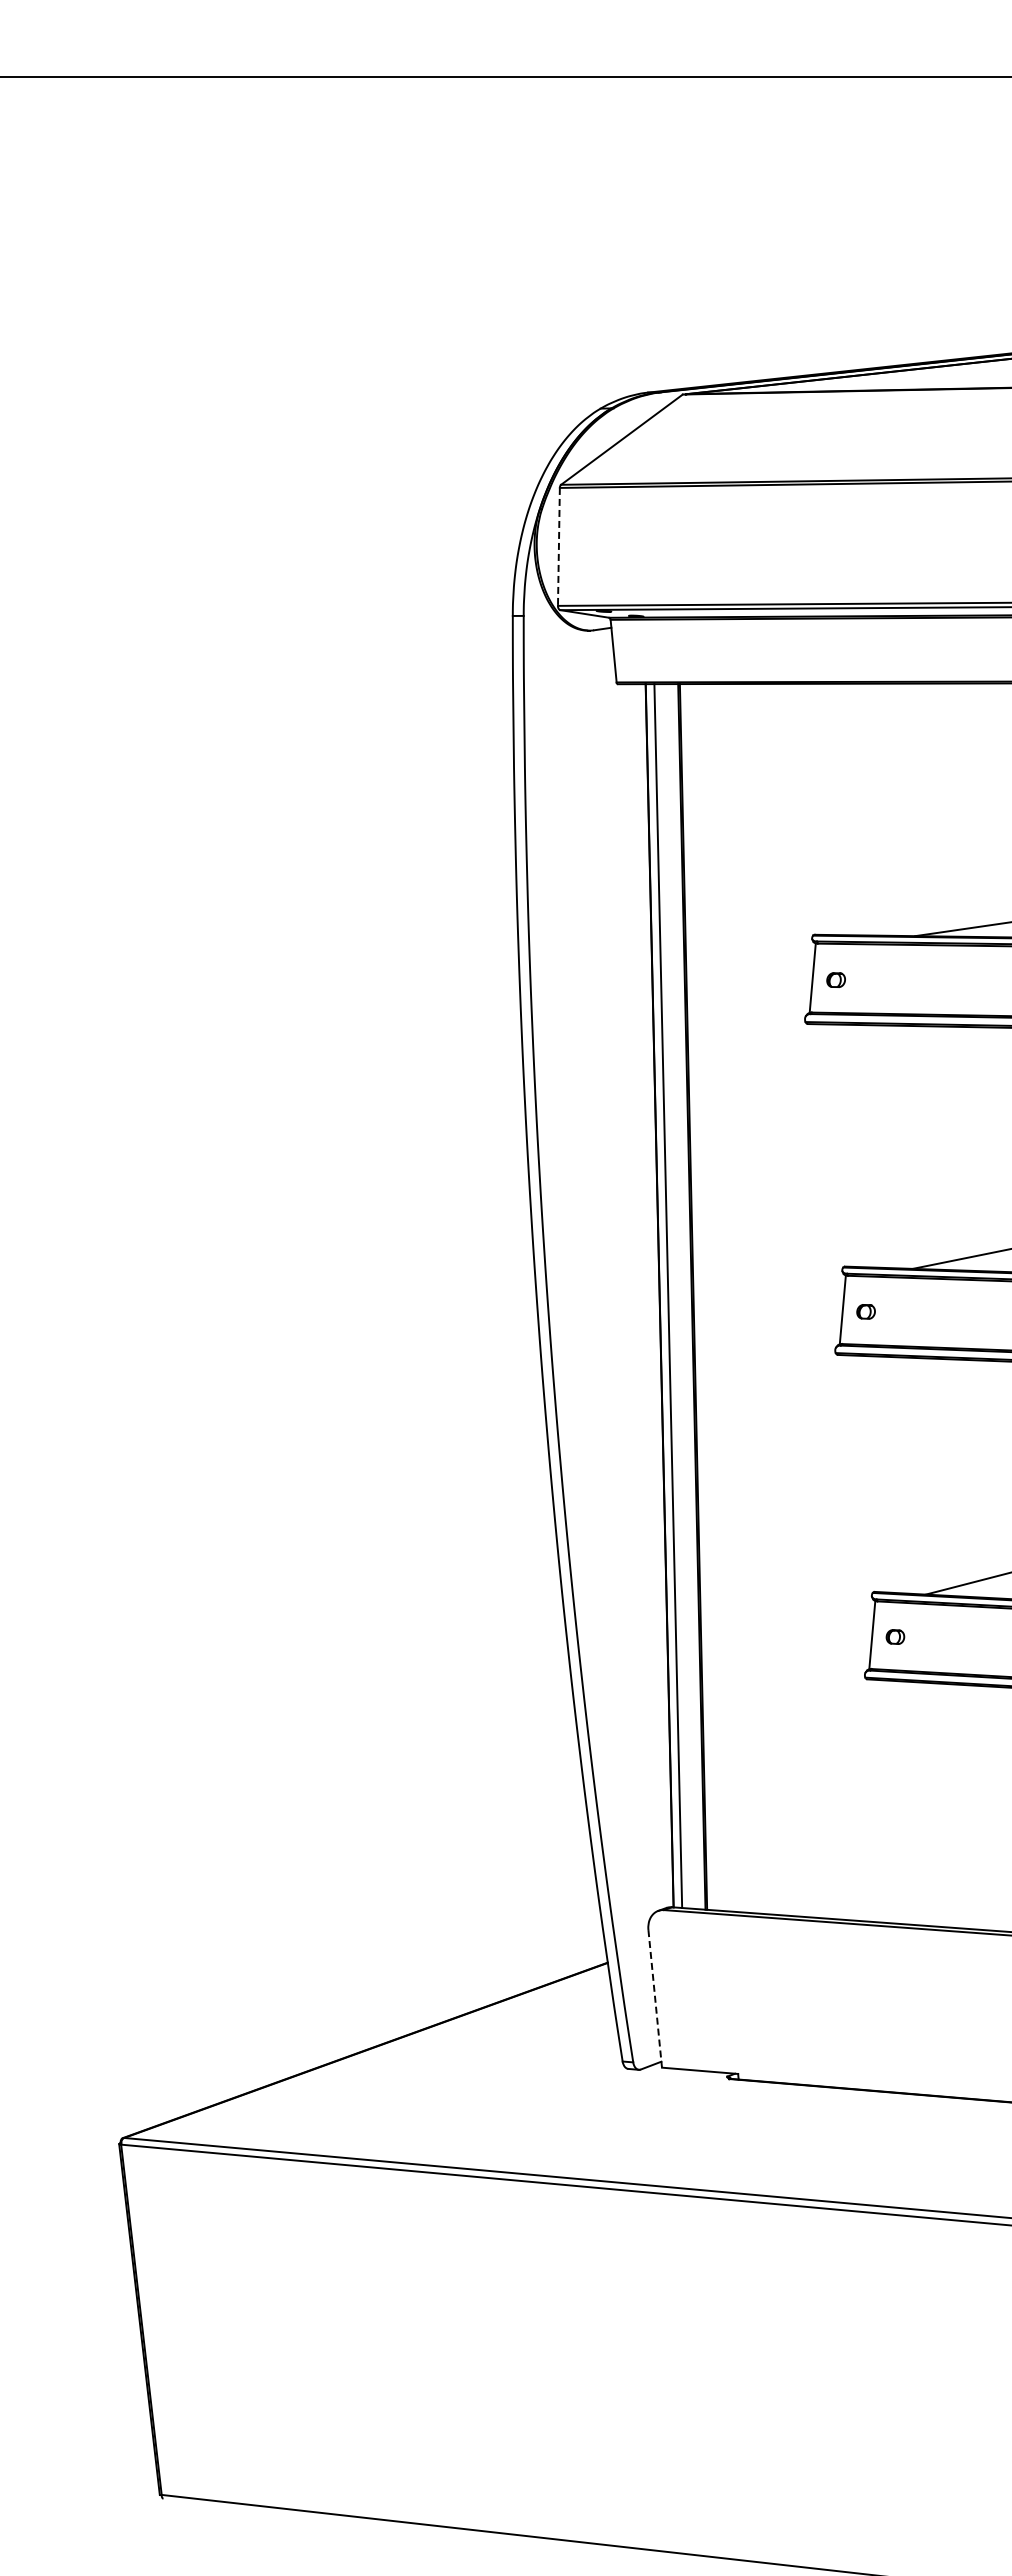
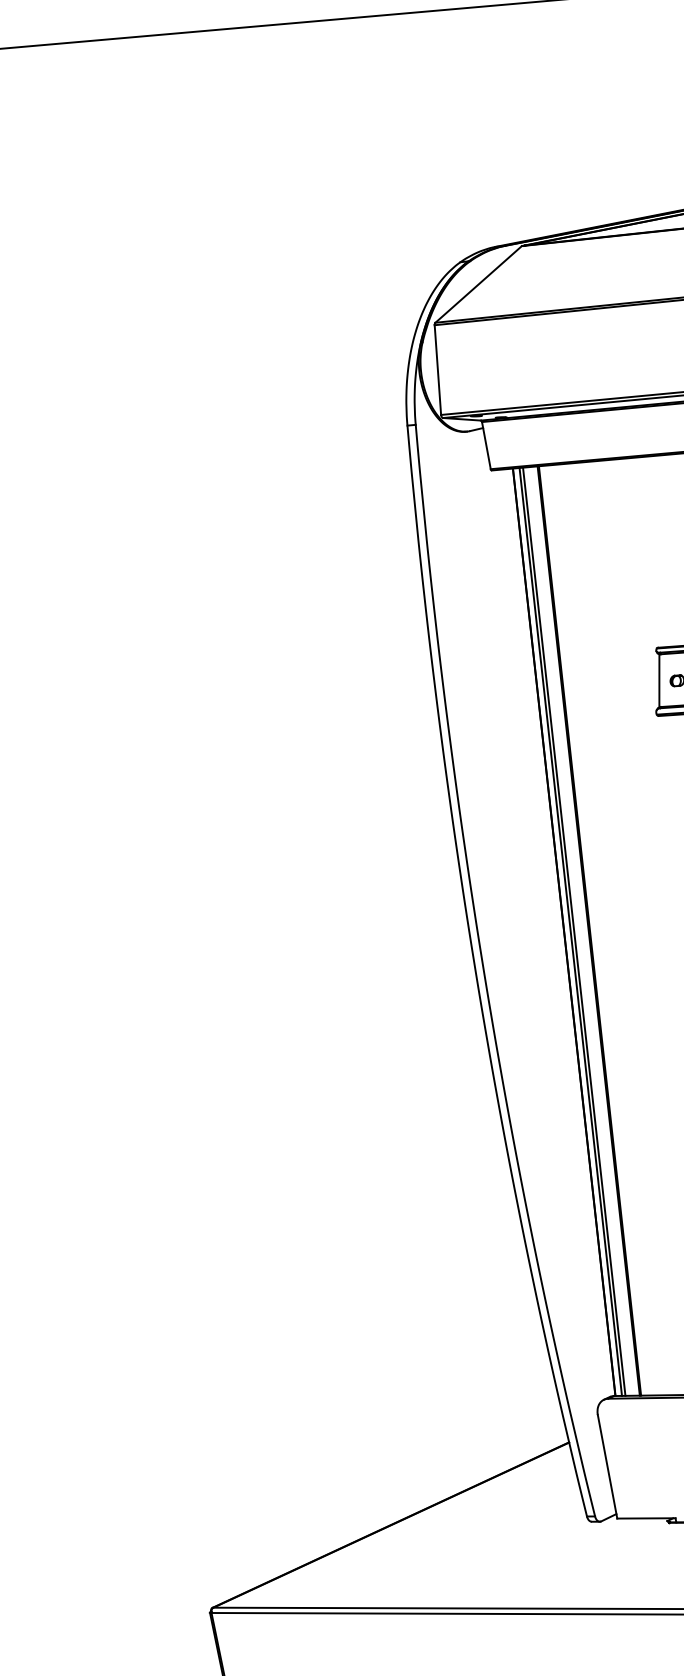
line: (558, 546) -> (437, 369), dashed -> solid
line: (672, 1296) -> (574, 932), added
line: (655, 1999) -> (607, 1467), dashed -> solid

